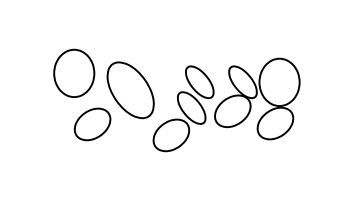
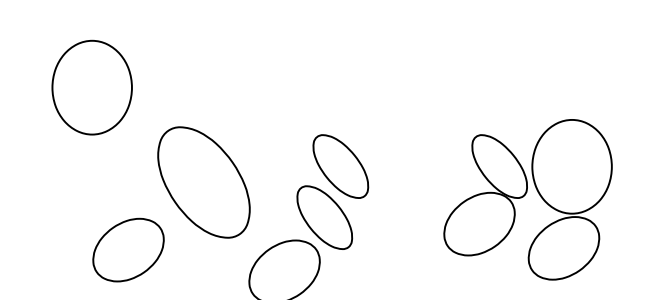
part: (74, 72) -> (92, 85), moved
part: (257, 98) -> (528, 198), moved

